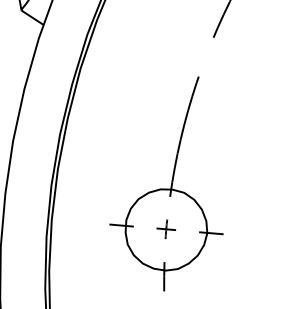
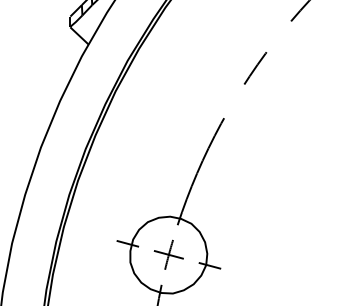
part: (166, 229) -> (168, 254), size x1.67

